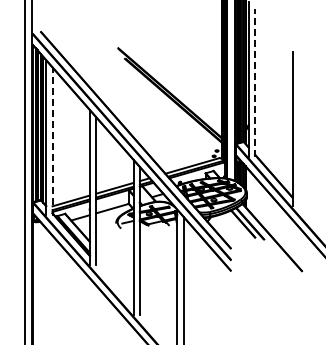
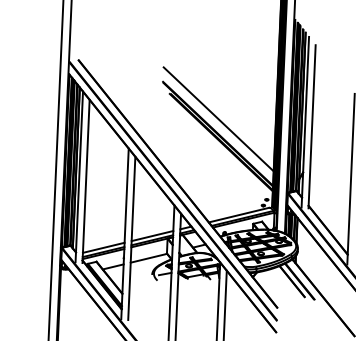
line: (170, 79) -> (219, 118), added
line: (255, 82) -> (312, 126), dashed -> solid
line: (52, 141) -> (86, 181), dashed -> solid

